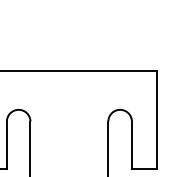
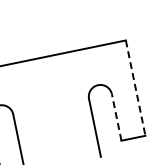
line: (156, 120) -> (135, 88), solid -> dashed
line: (131, 145) -> (116, 117), solid -> dashed

